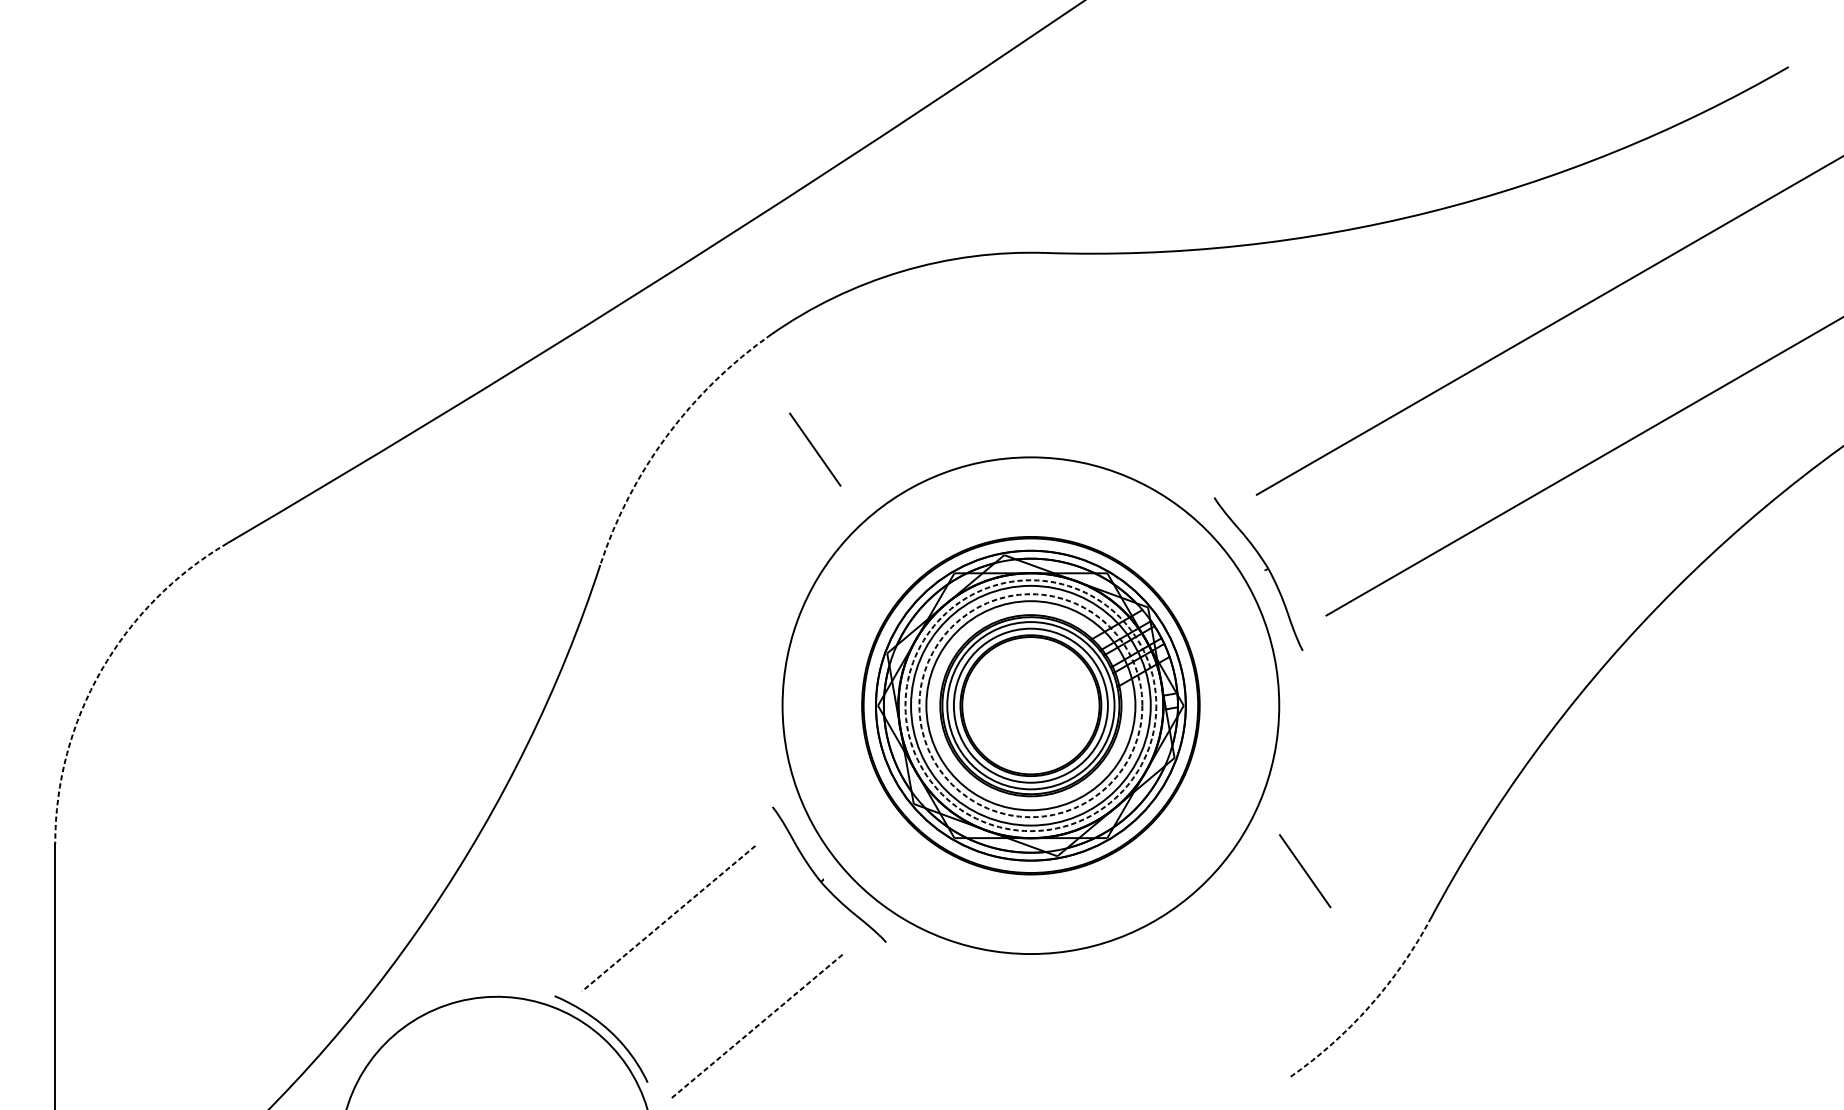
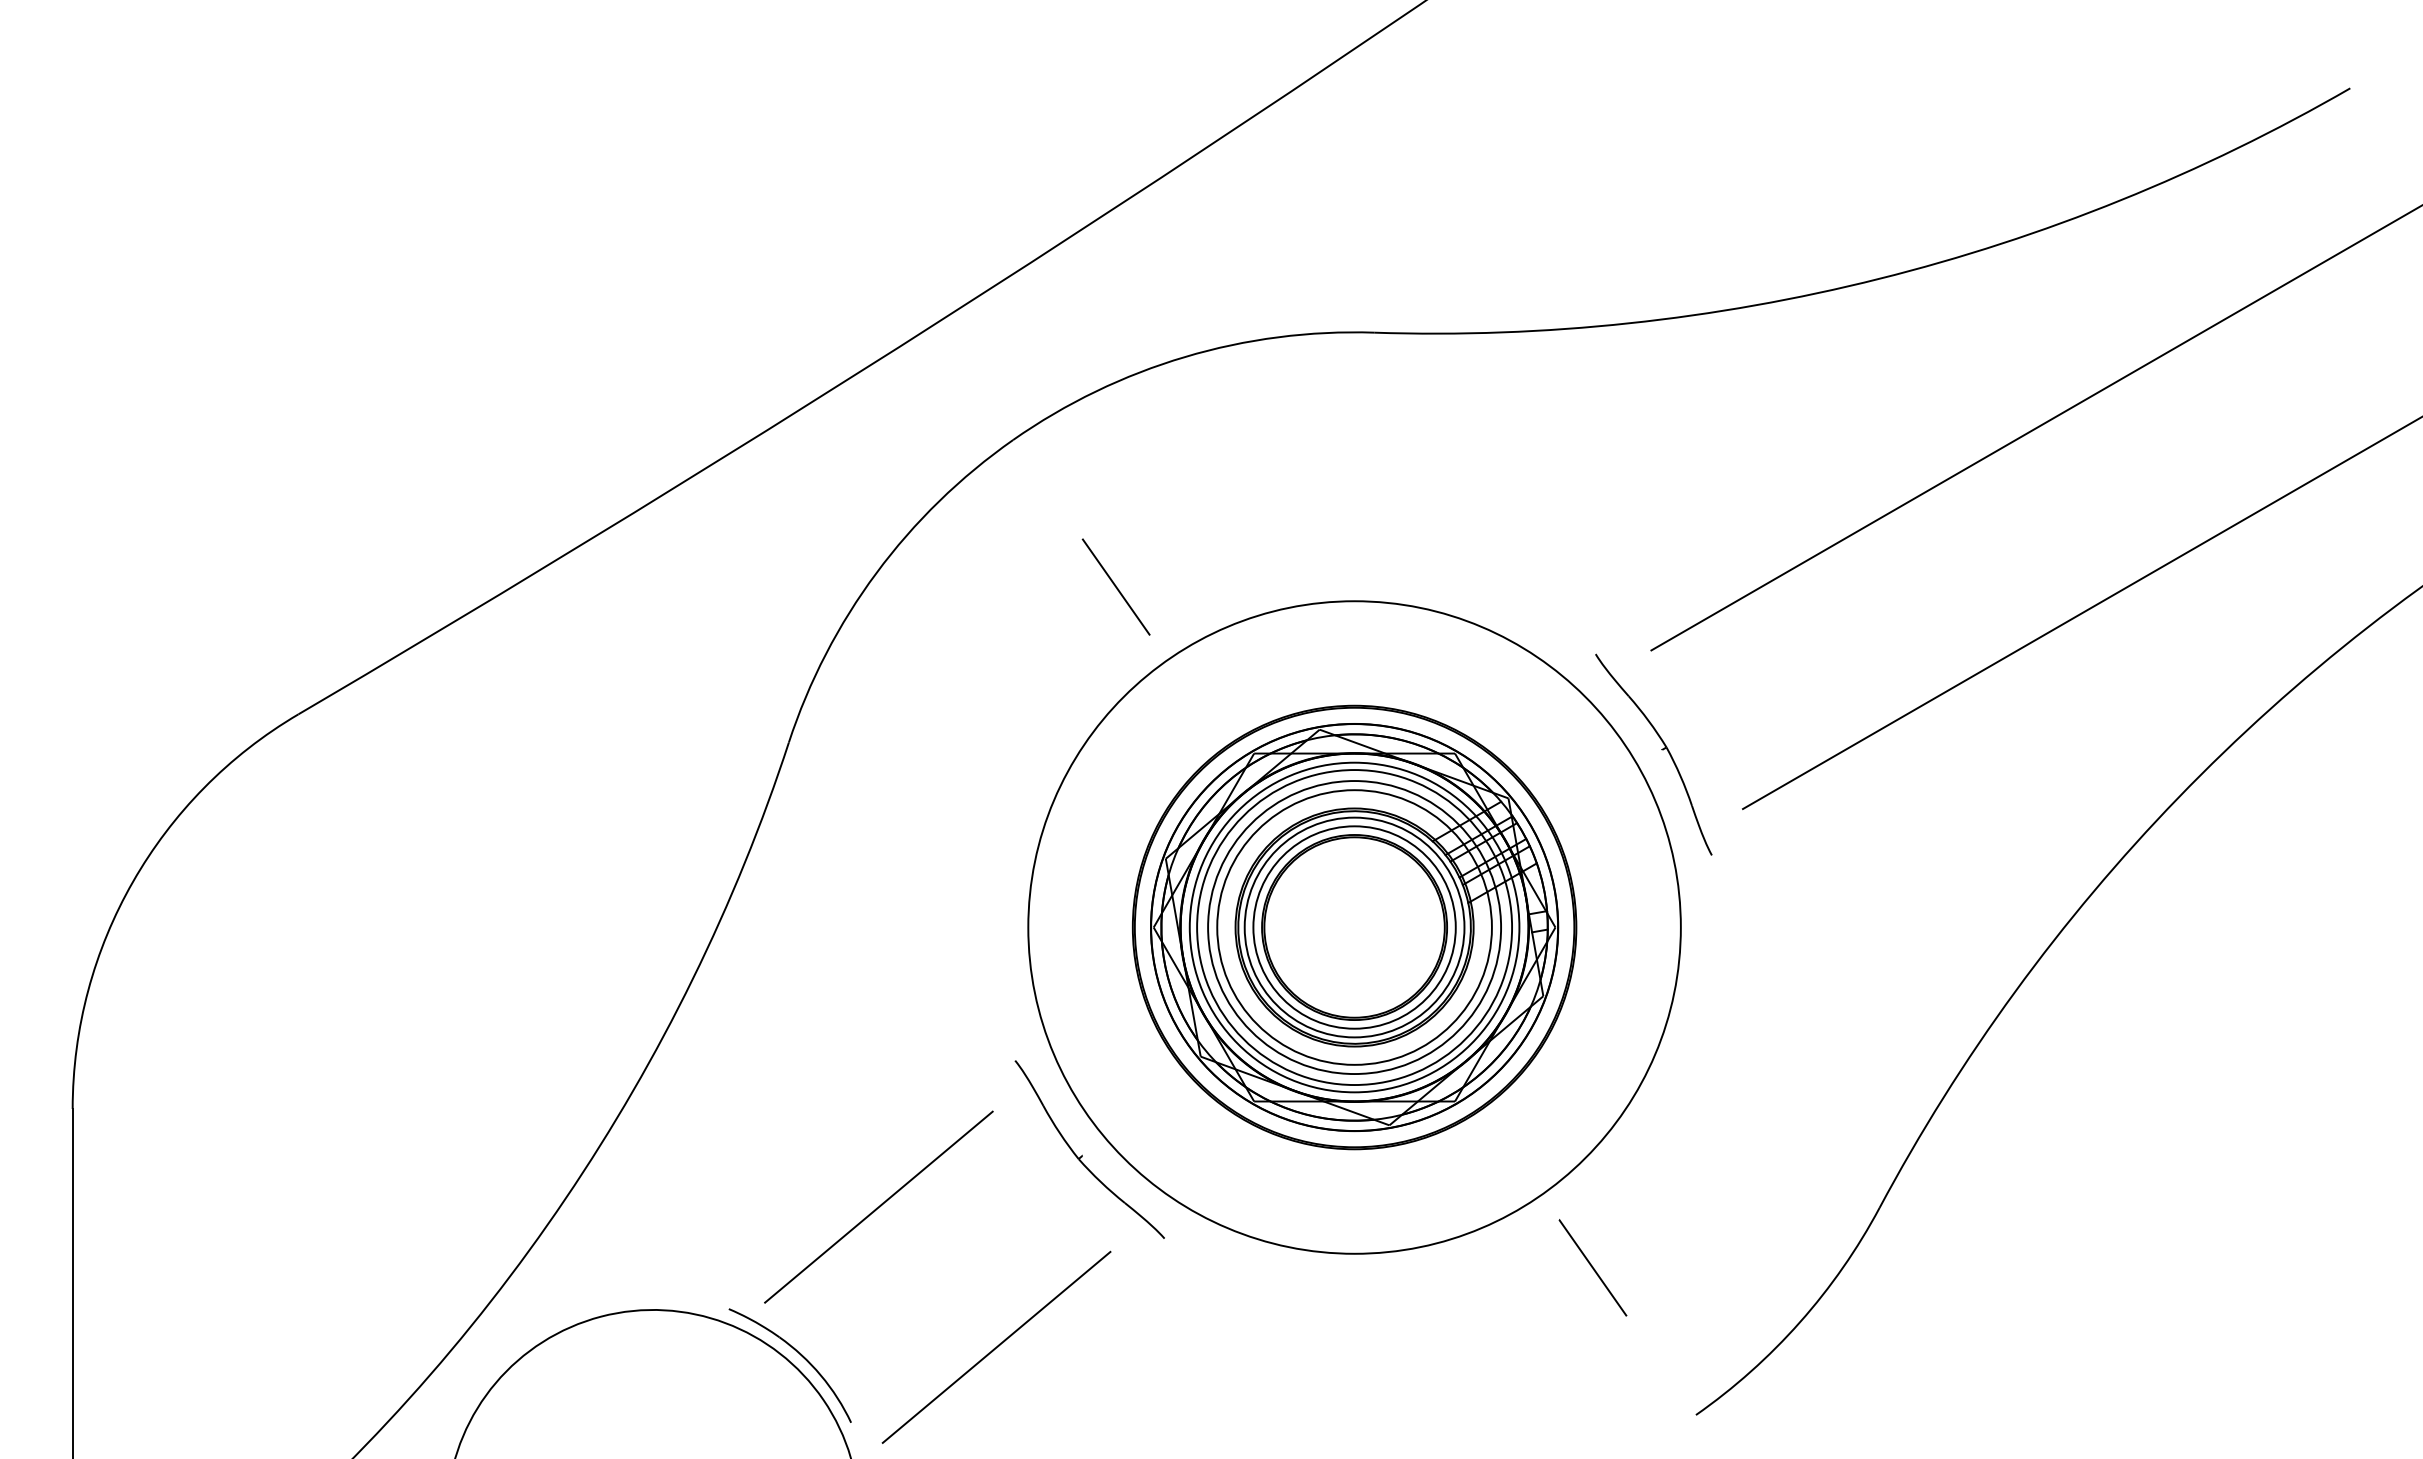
arc: (667, 436) -> (876, 573), dashed -> solid
line: (814, 449) -> (1115, 586), moved
arc: (101, 670) -> (133, 881), dashed -> solid
circle: (1030, 705) -> (1354, 927), dashed -> solid
circle: (1030, 705) -> (1354, 927), dashed -> solid
line: (1304, 870) -> (1592, 1267), moved
line: (668, 918) -> (878, 1207), dashed -> solid
arc: (1369, 1006) -> (1799, 1322), dashed -> solid
line: (758, 1025) -> (996, 1347), dashed -> solid

